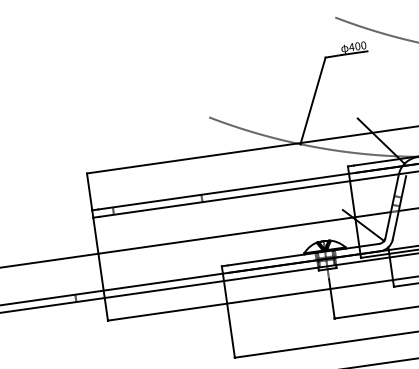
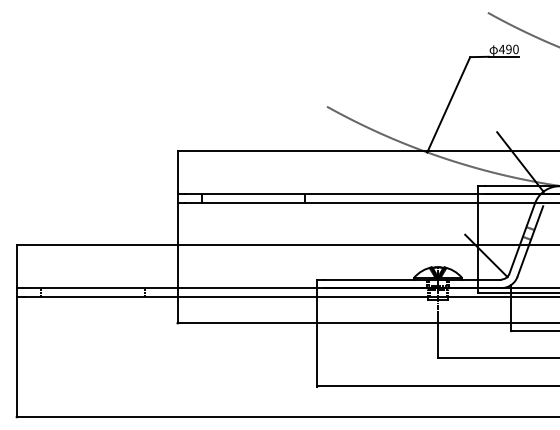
text: (357, 46) -> (508, 49), 400 -> 490

